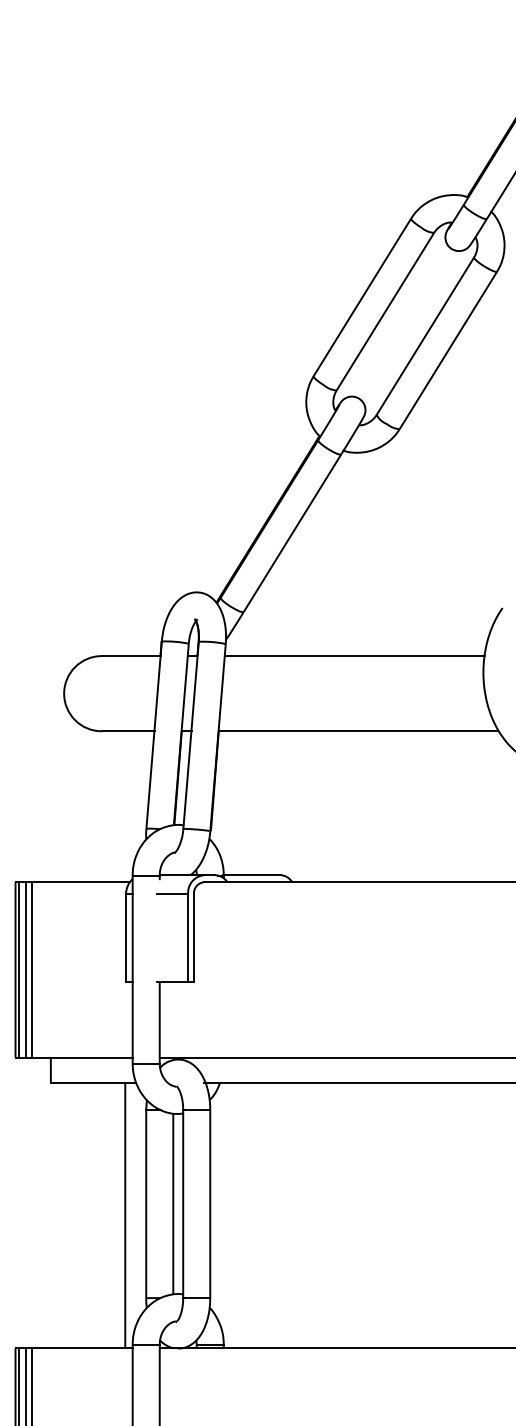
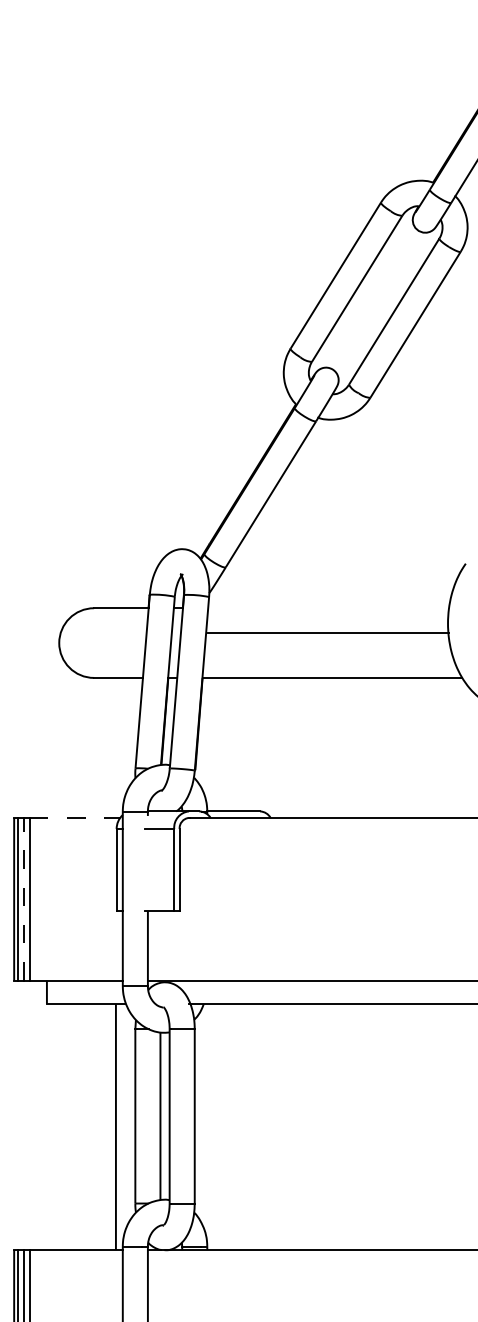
line: (354, 656) -> (328, 633), moved
line: (81, 881) -> (75, 817), solid -> dashed
line: (25, 969) -> (23, 898), solid -> dashed

